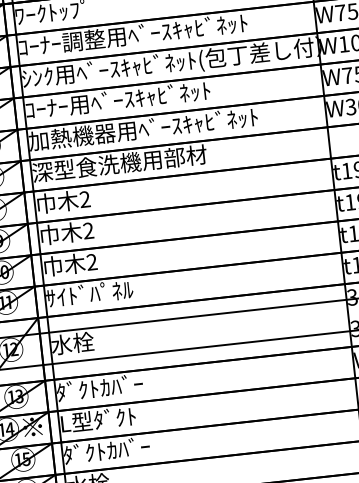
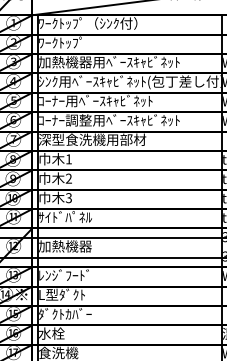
text: (62, 43) -> (65, 62), ｺｰﾅｰ調整用ﾍﾞｰｽｷｬﾋﾞﾈｯﾄ -> 加熱機器用ﾍﾞｰｽｷｬﾋﾞﾈｯﾄ
text: (72, 137) -> (65, 120), 加熱機器用ﾍﾞｰｽｷｬﾋﾞﾈｯﾄ -> ｺｰﾅｰ調整用ﾍﾞｰｽｷｬﾋﾞﾈｯﾄ
text: (84, 199) -> (68, 159), 2 -> 1
text: (91, 262) -> (68, 198), 2 -> 3
text: (95, 341) -> (65, 246), 水栓 -> 加熱機器
text: (100, 388) -> (65, 275), ﾀﾞｸﾄｶﾊﾞｰ -> ﾚﾝｼﾞﾌｰﾄﾞ

